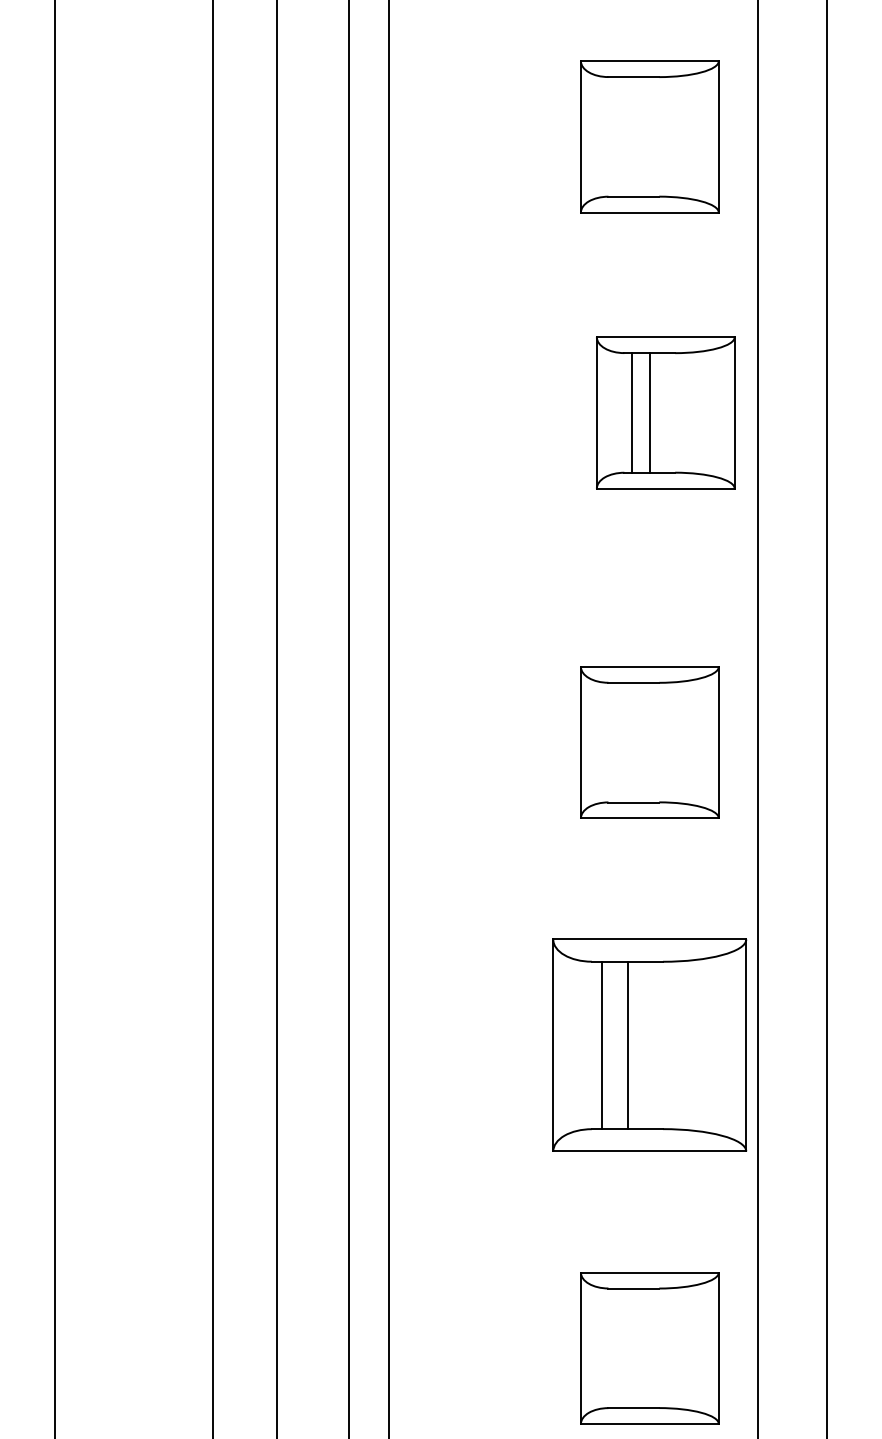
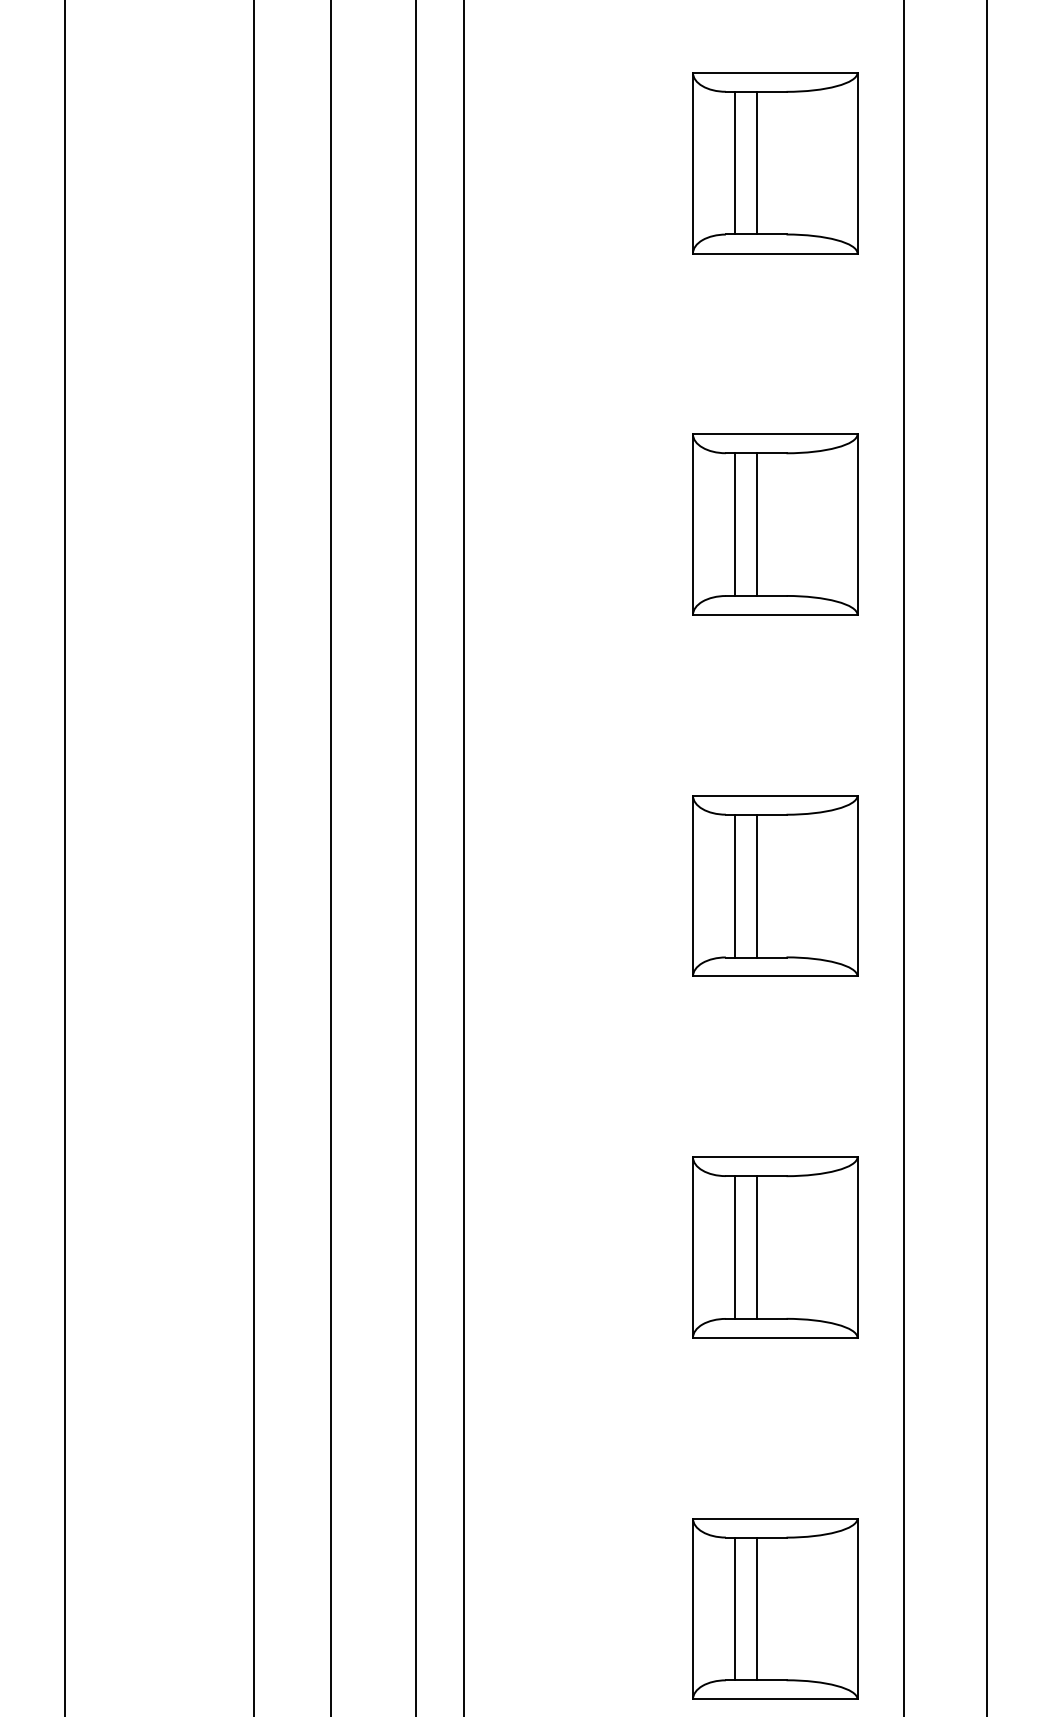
line: (615, 136) -> (734, 162), added
line: (634, 136) -> (756, 162), added
part: (665, 412) -> (775, 524), moved
line: (615, 742) -> (734, 885), added
line: (634, 742) -> (756, 885), added
part: (650, 1045) -> (775, 1247), size x0.71
line: (615, 1347) -> (734, 1608), added
line: (634, 1347) -> (756, 1608), added

